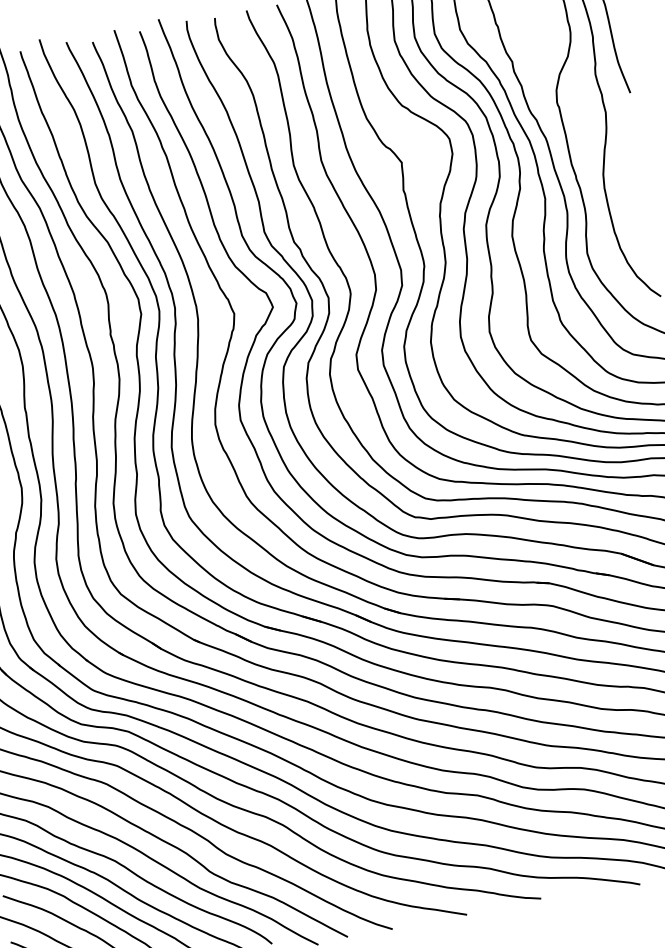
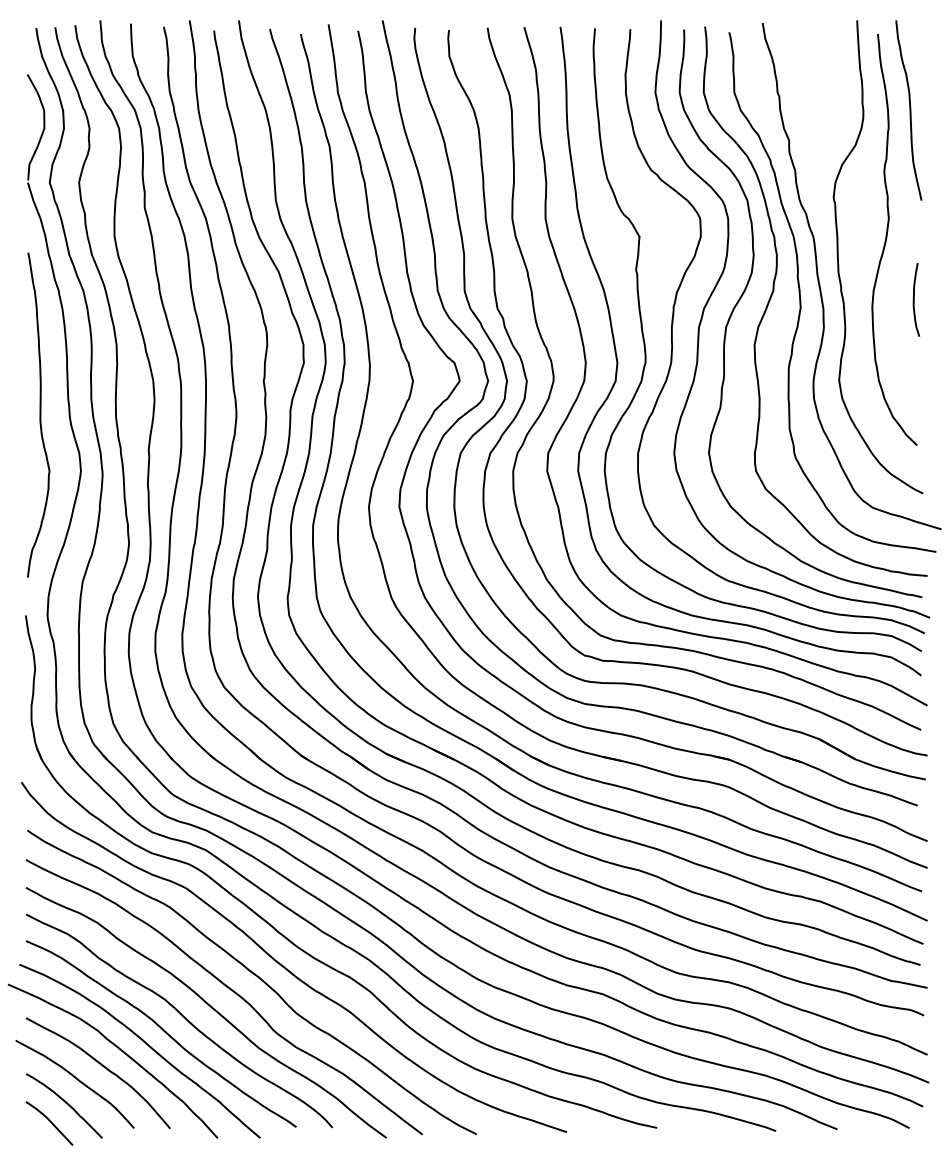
curve: (638, 175) -> (914, 299), added

